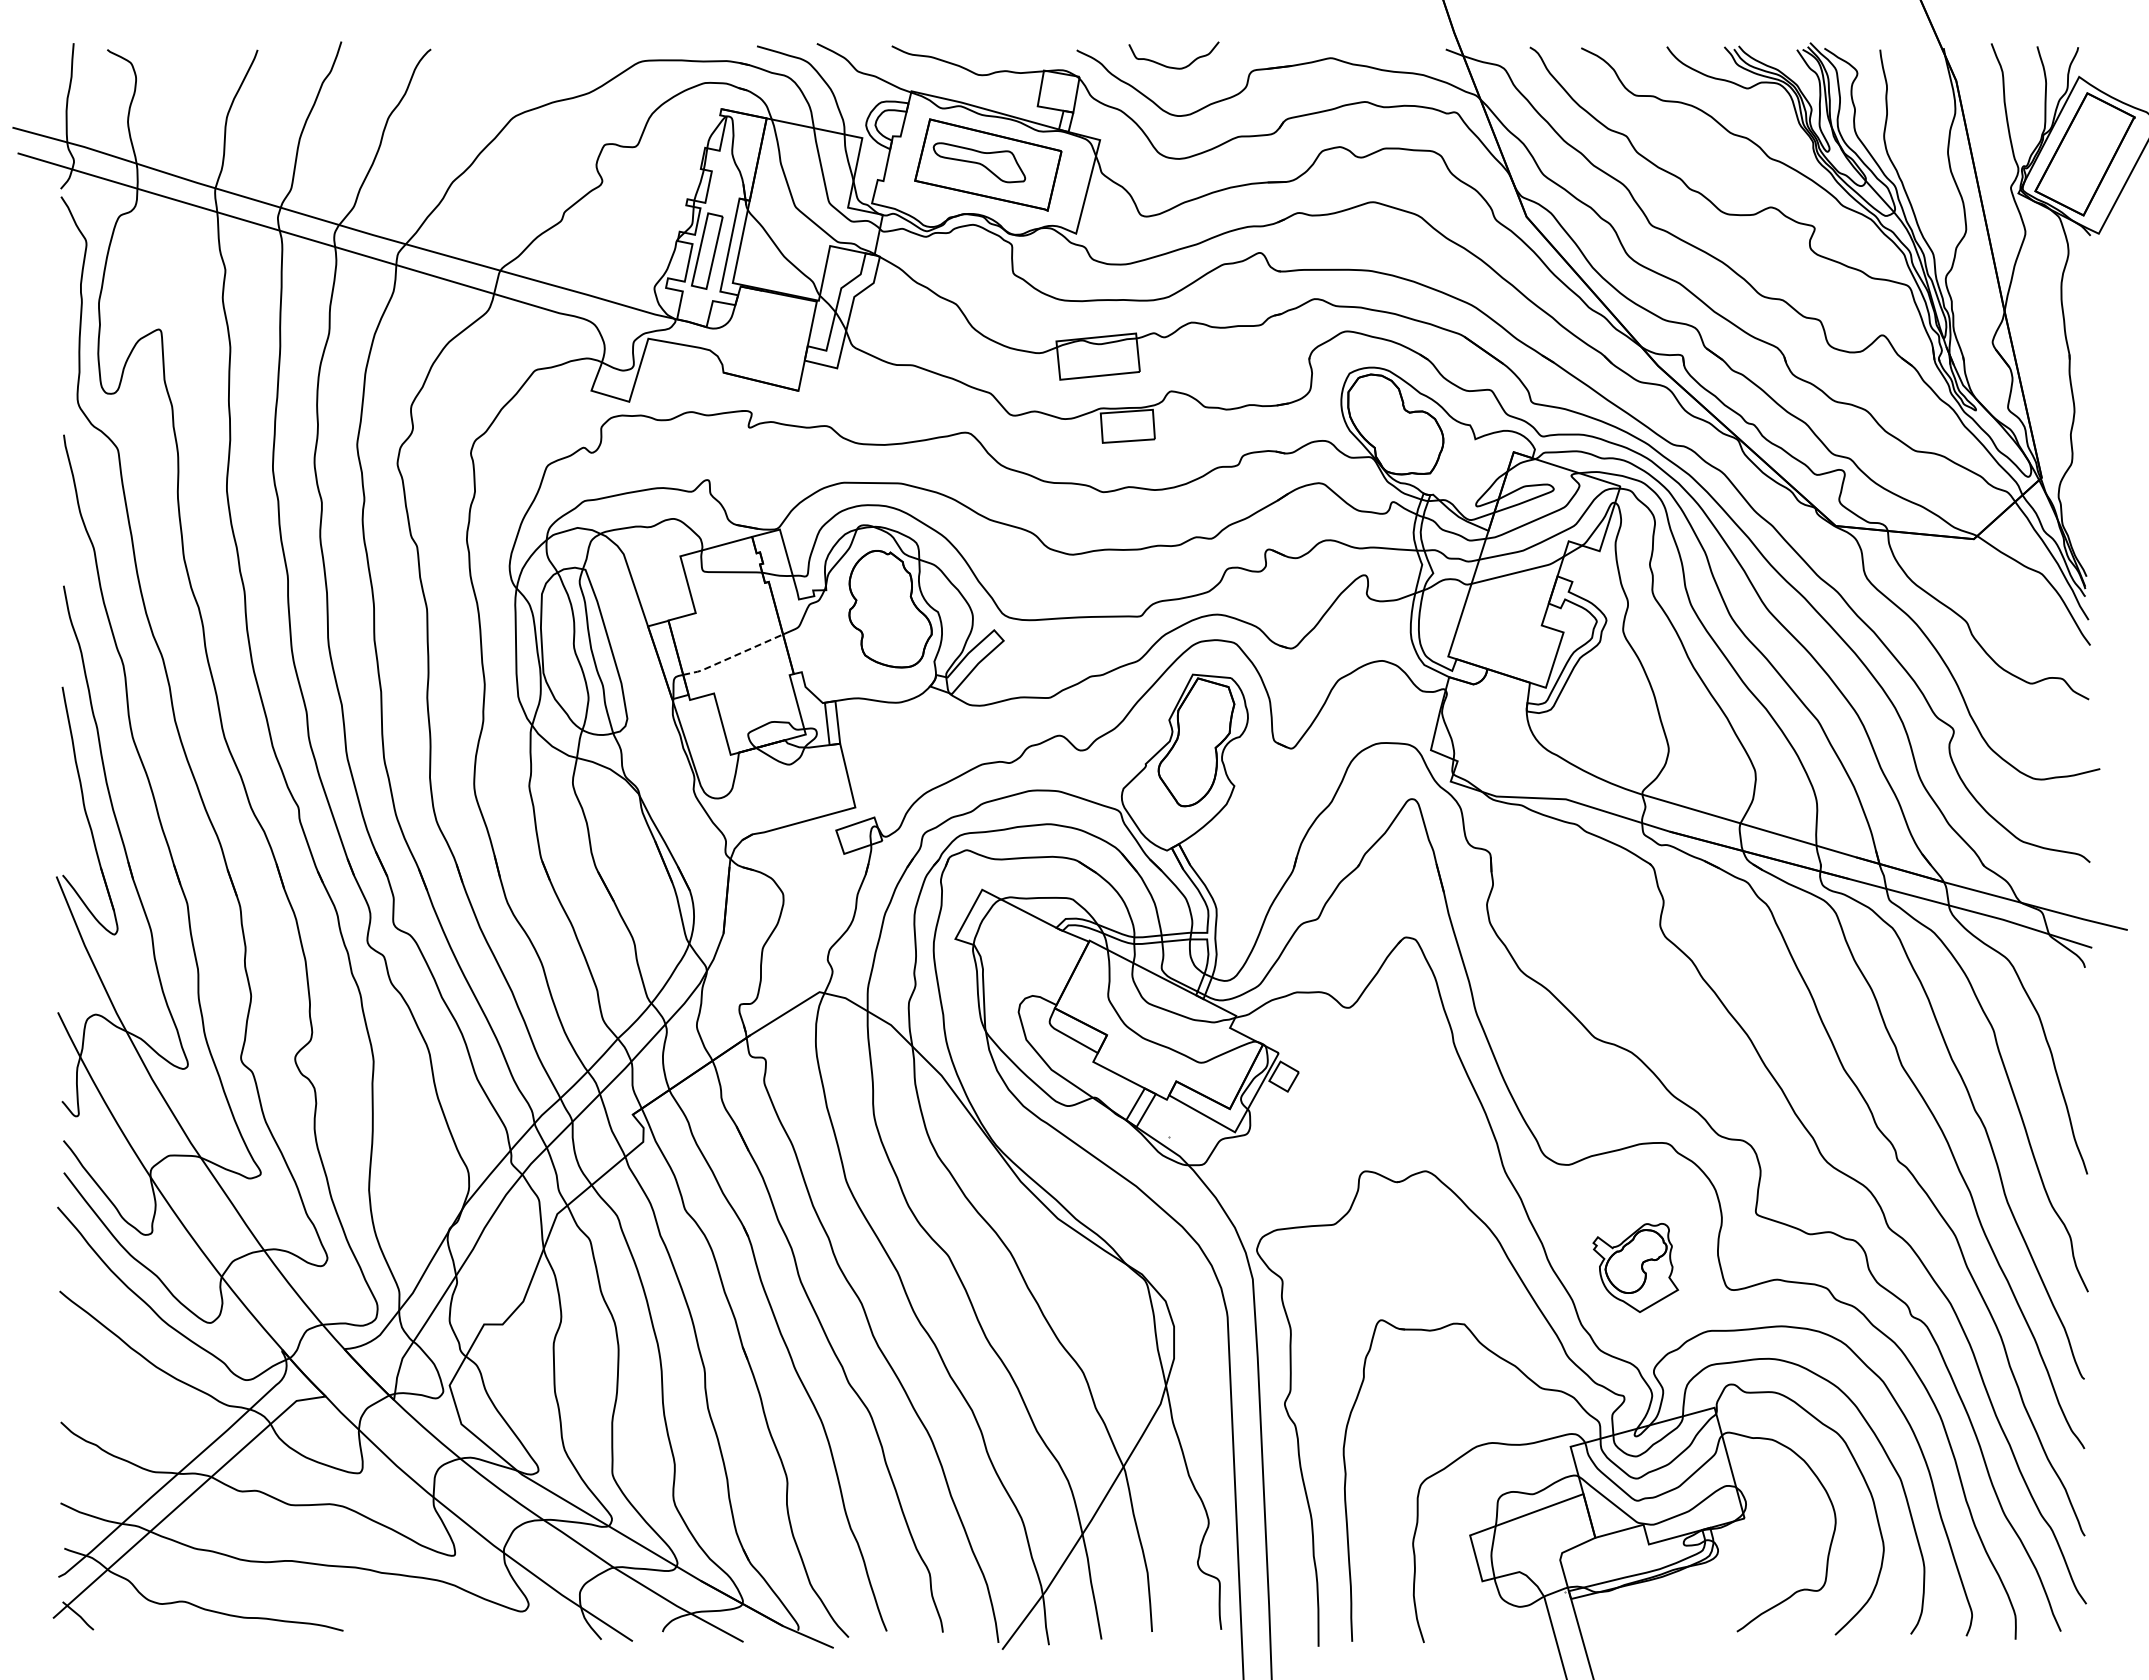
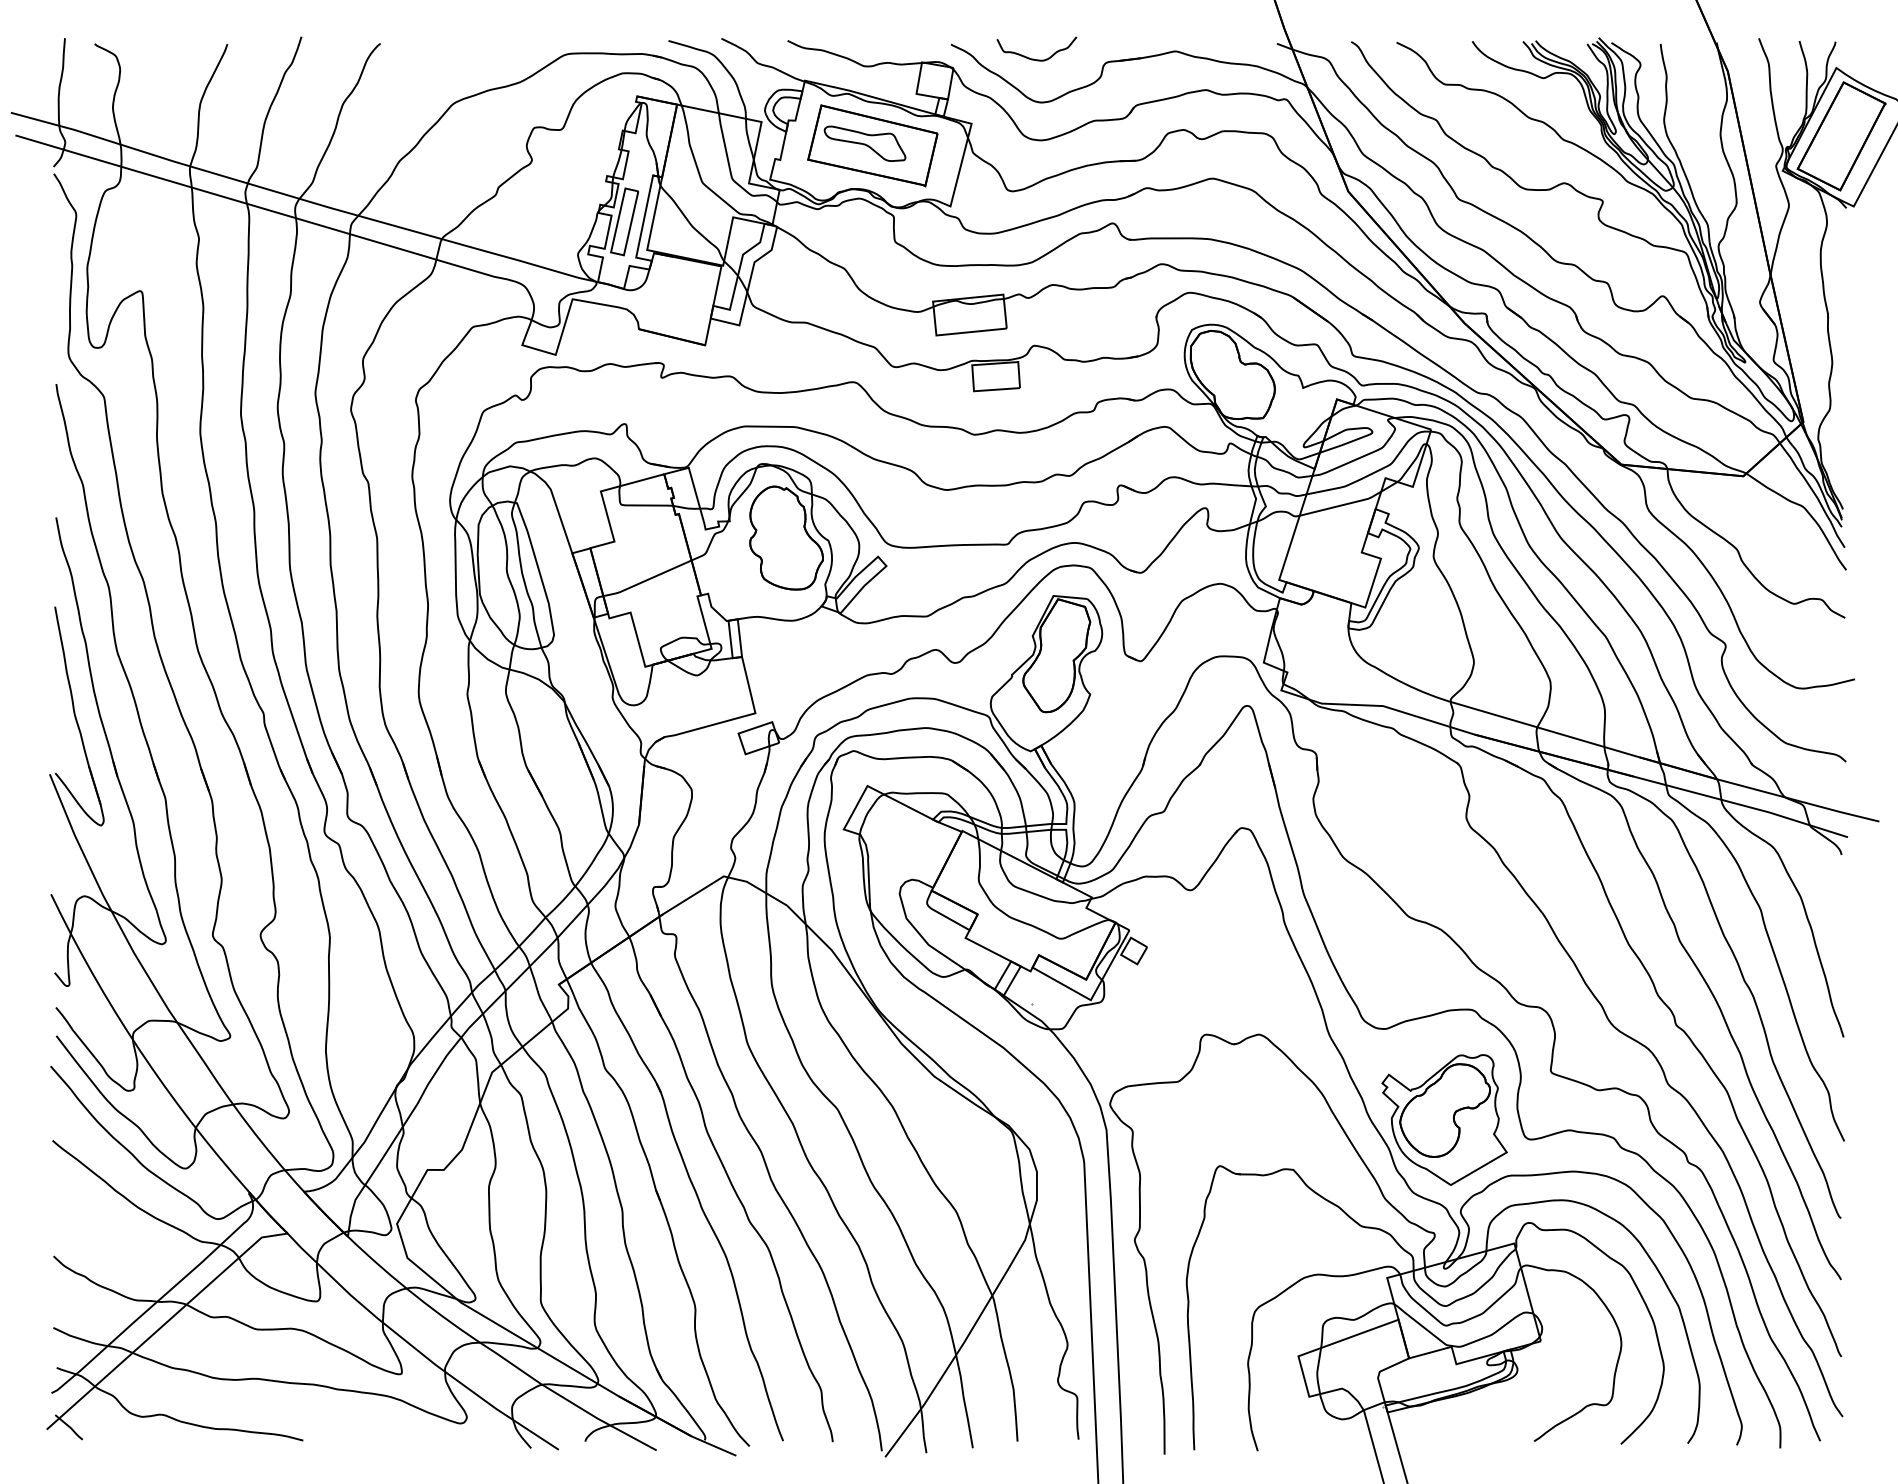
line: (732, 656) -> (646, 579), dashed -> solid
part: (1635, 1267) -> (1444, 1119), size x1.67

